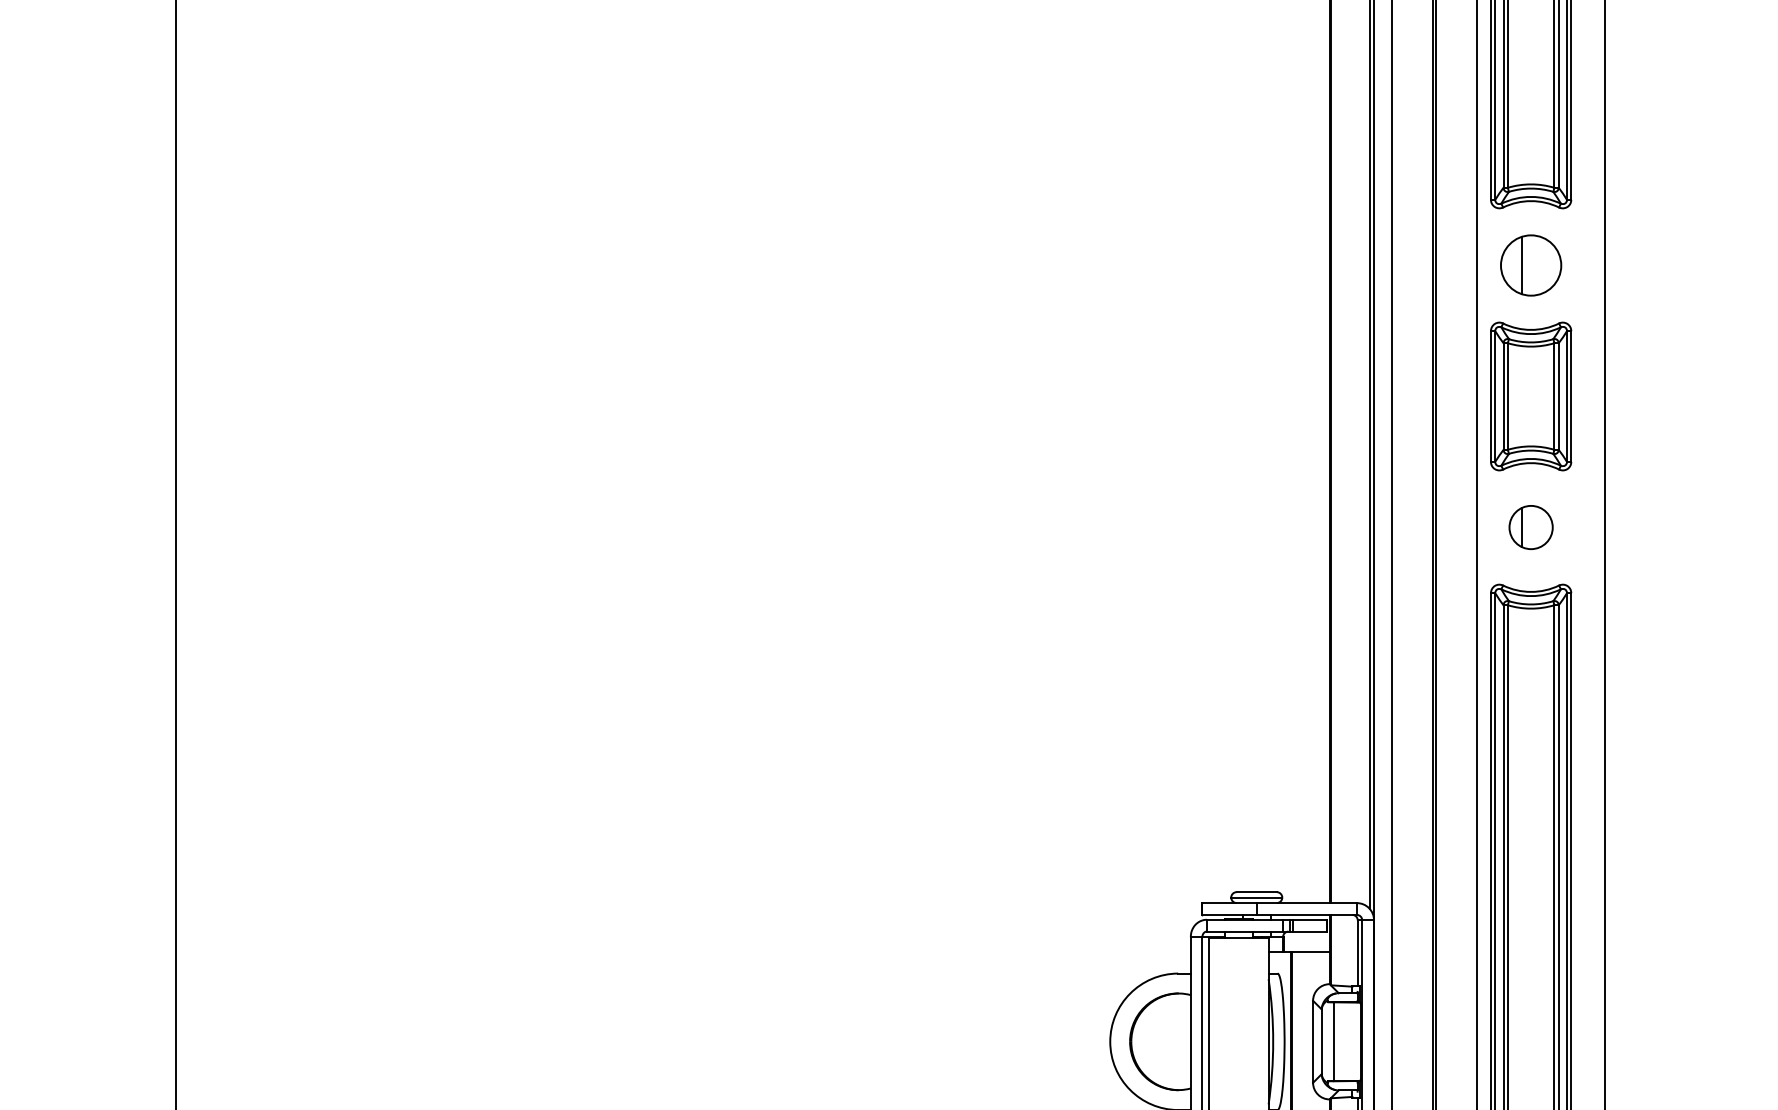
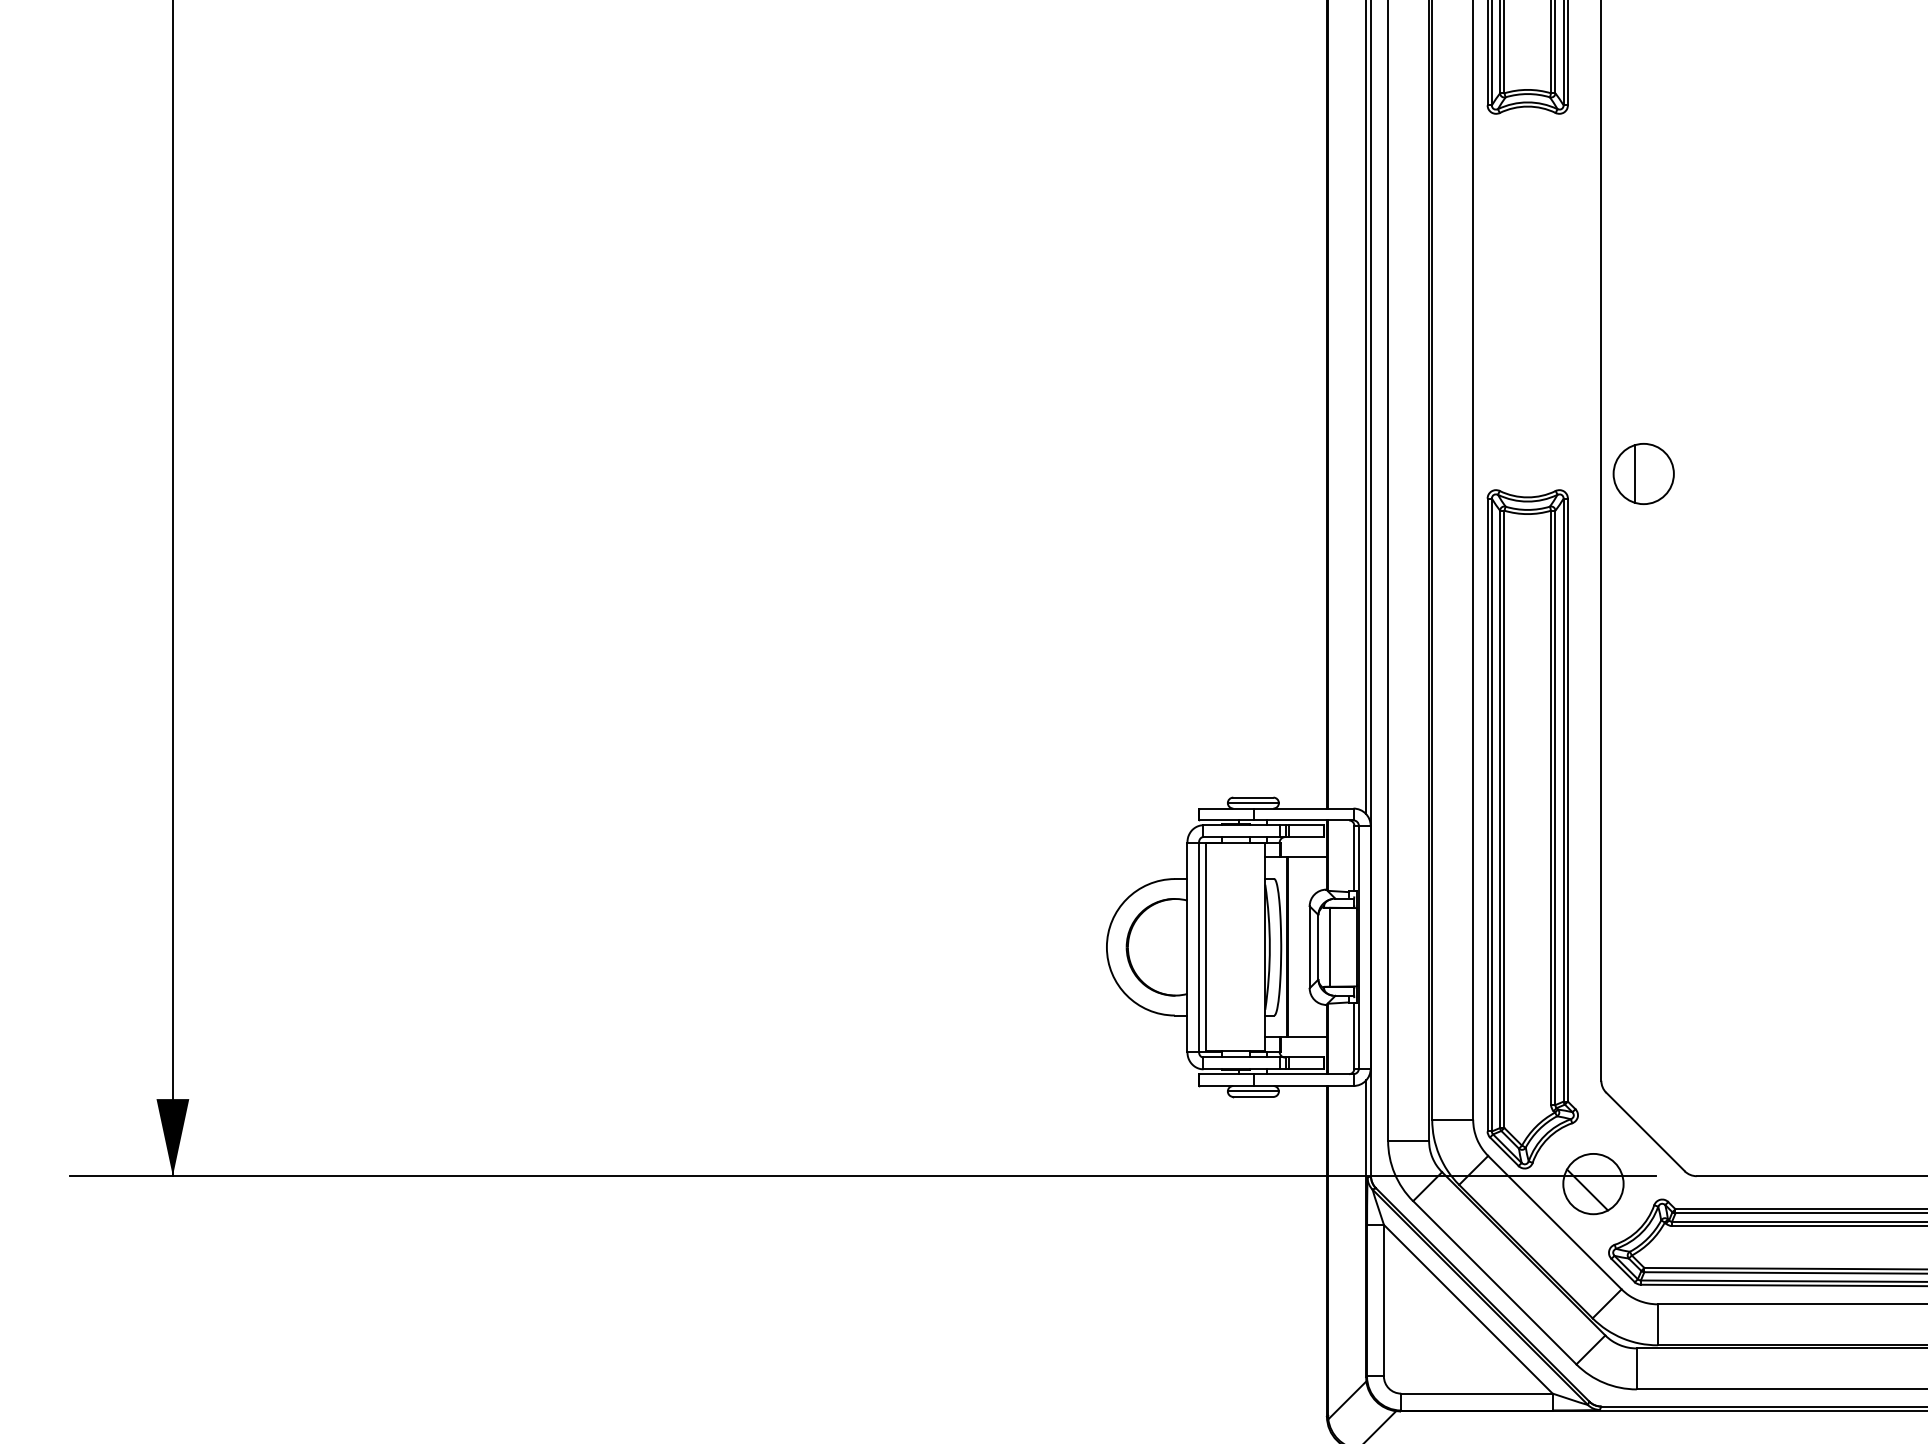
part: (1530, 265) -> (1643, 473), moved
part: (1530, 396) -> (1527, 301), removed
part: (1530, 527) -> (1527, 432), removed

